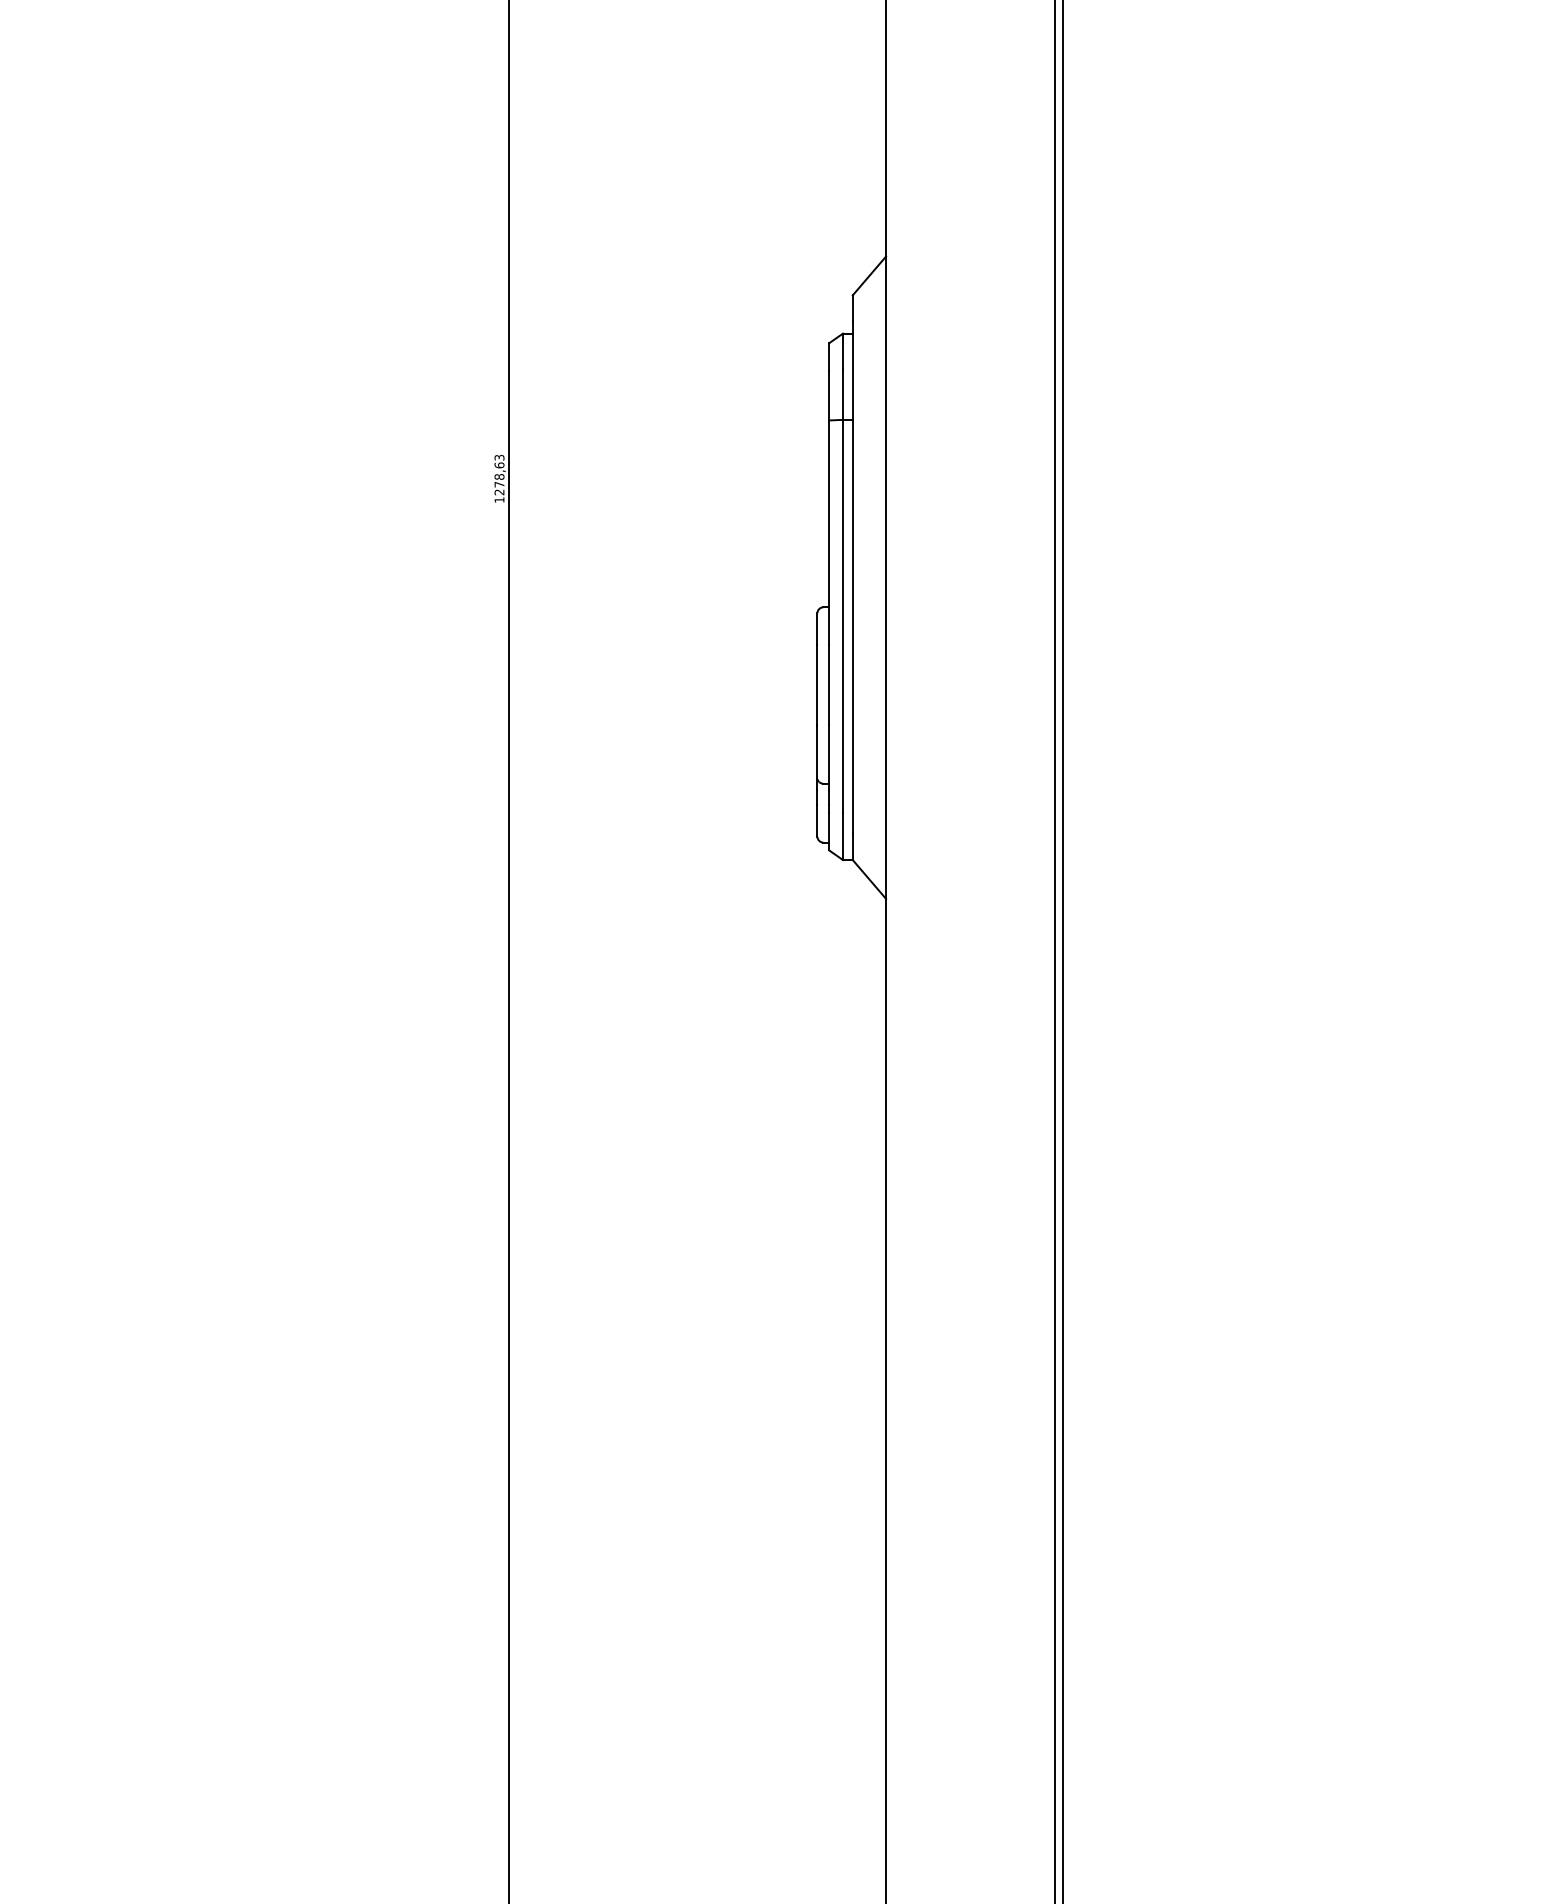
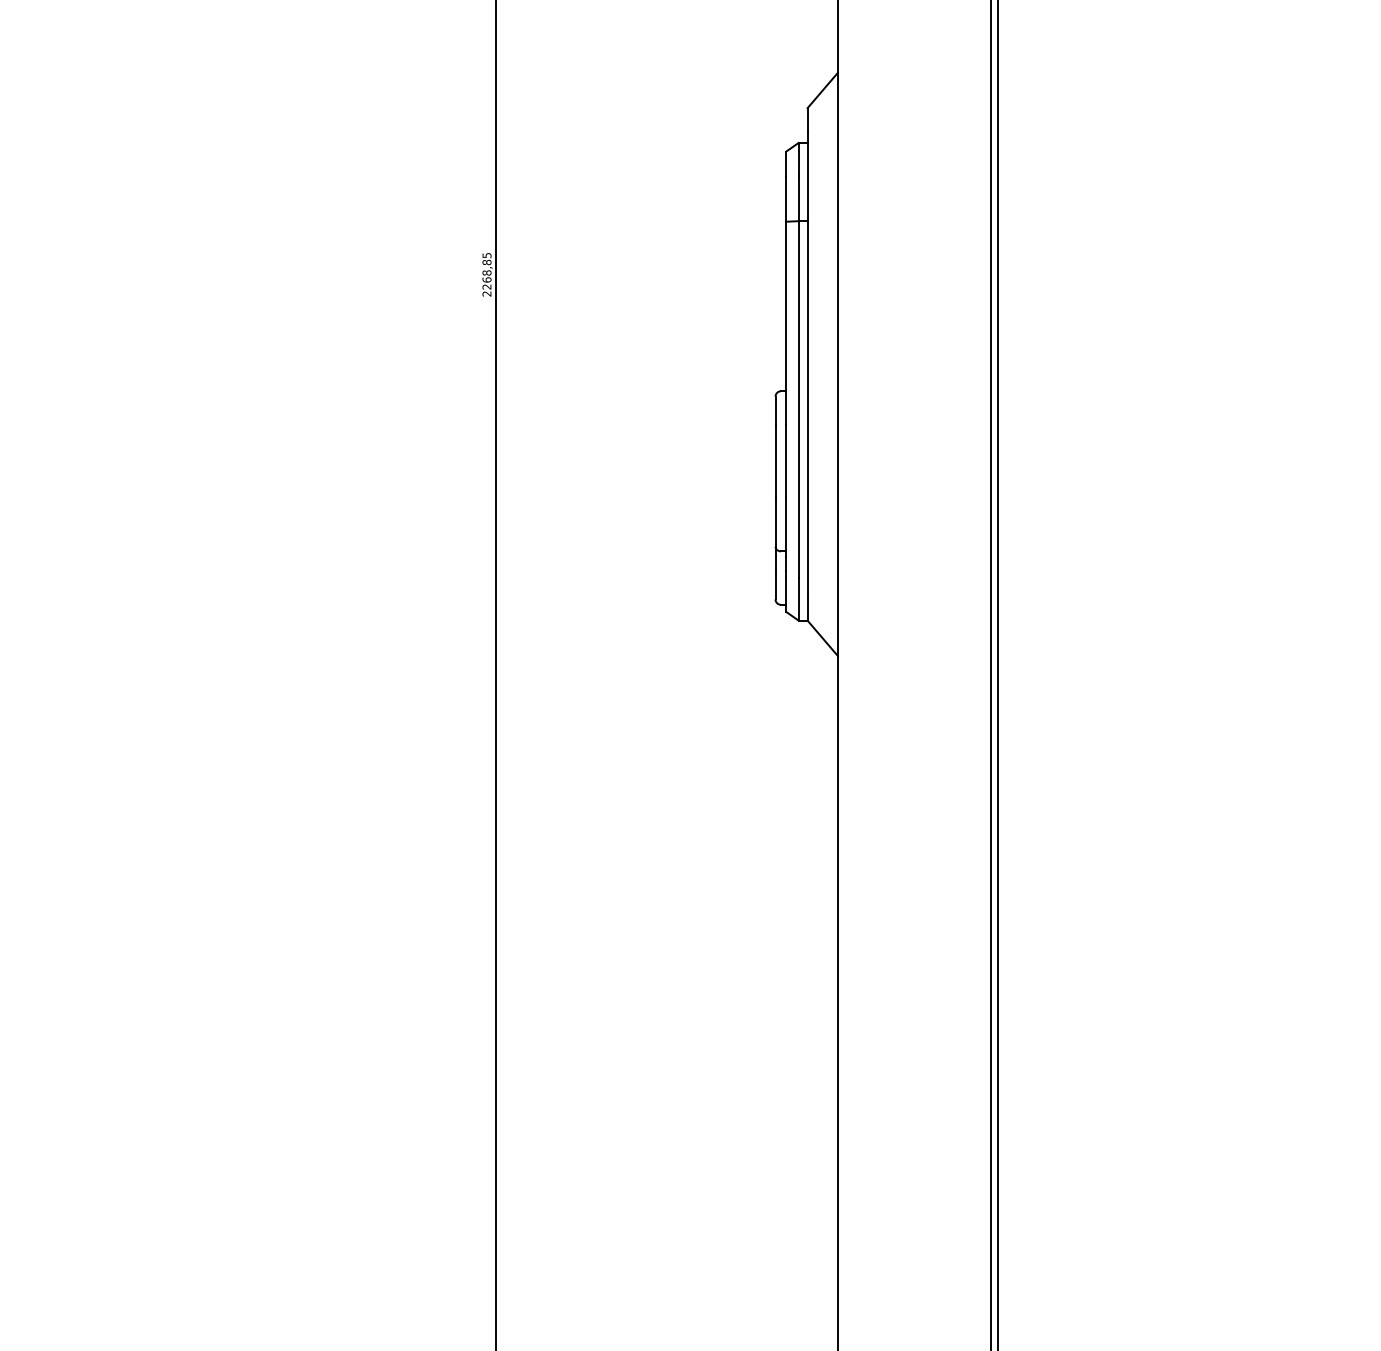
text: (499, 478) -> (486, 274), 1278,63 -> 2268,85

